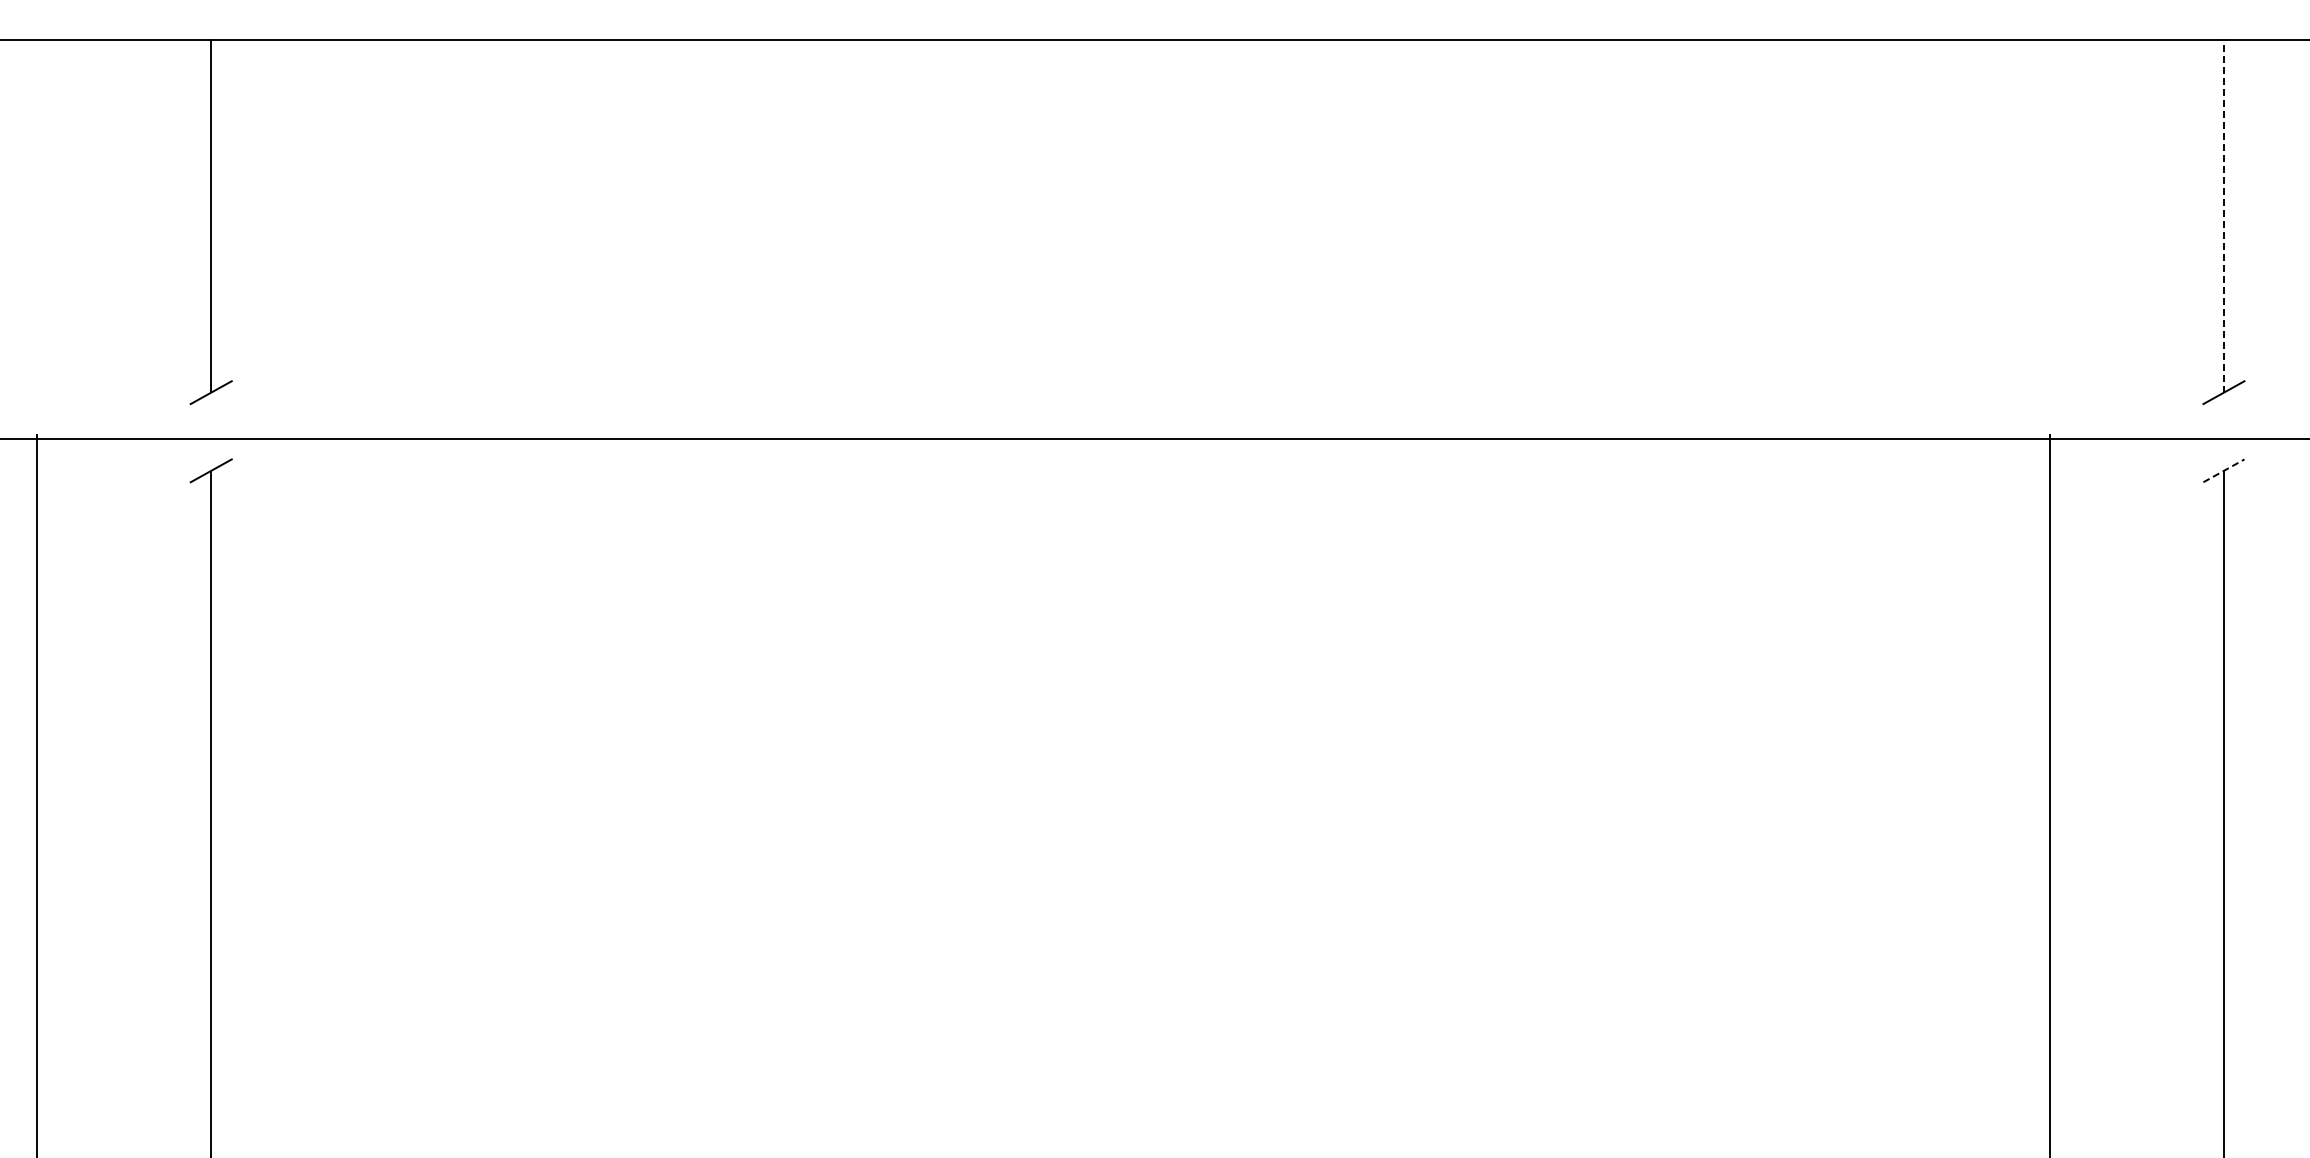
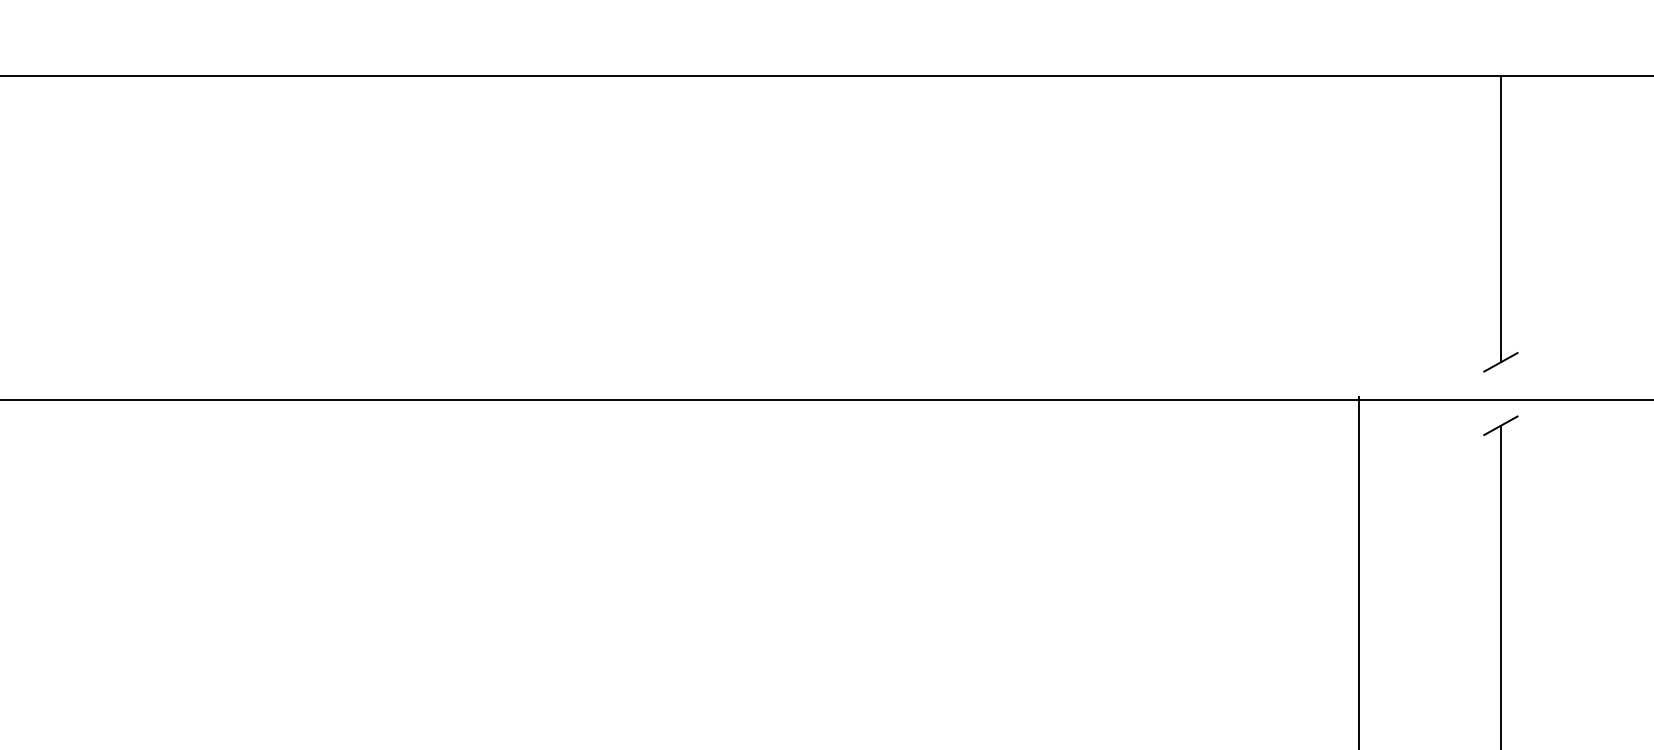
line: (2224, 215) -> (1501, 218), dashed -> solid
line: (2223, 470) -> (1500, 425), dashed -> solid

